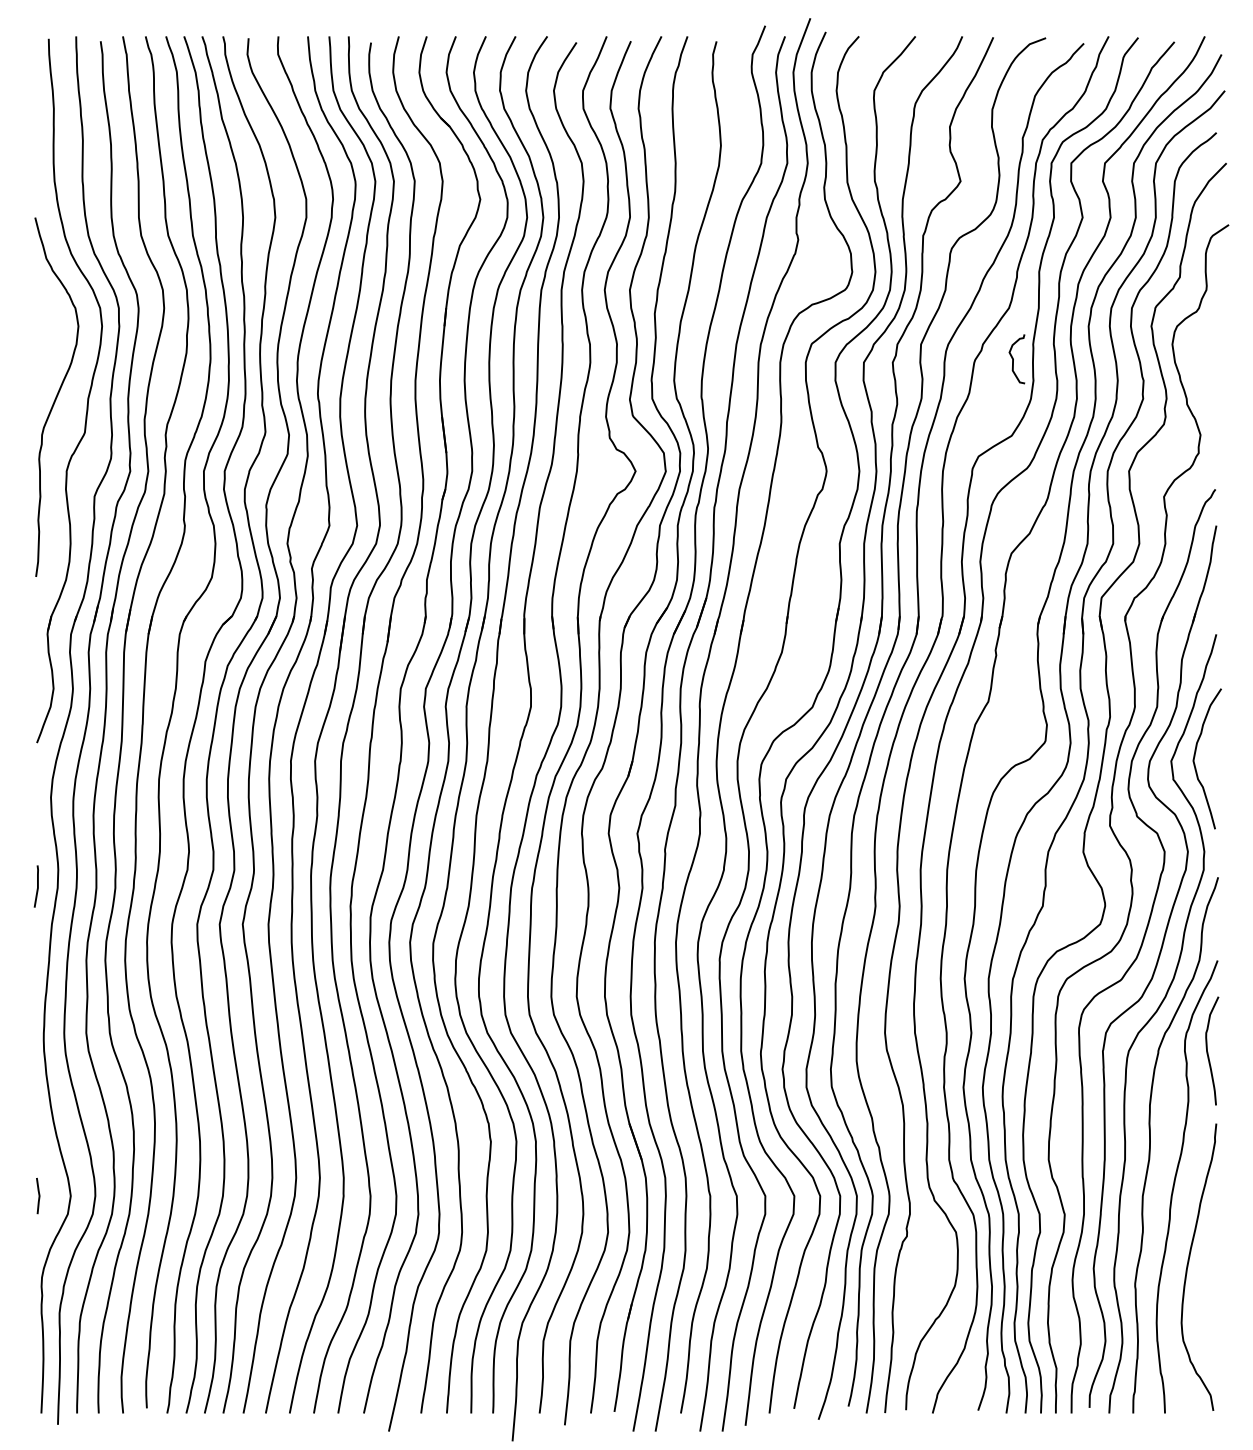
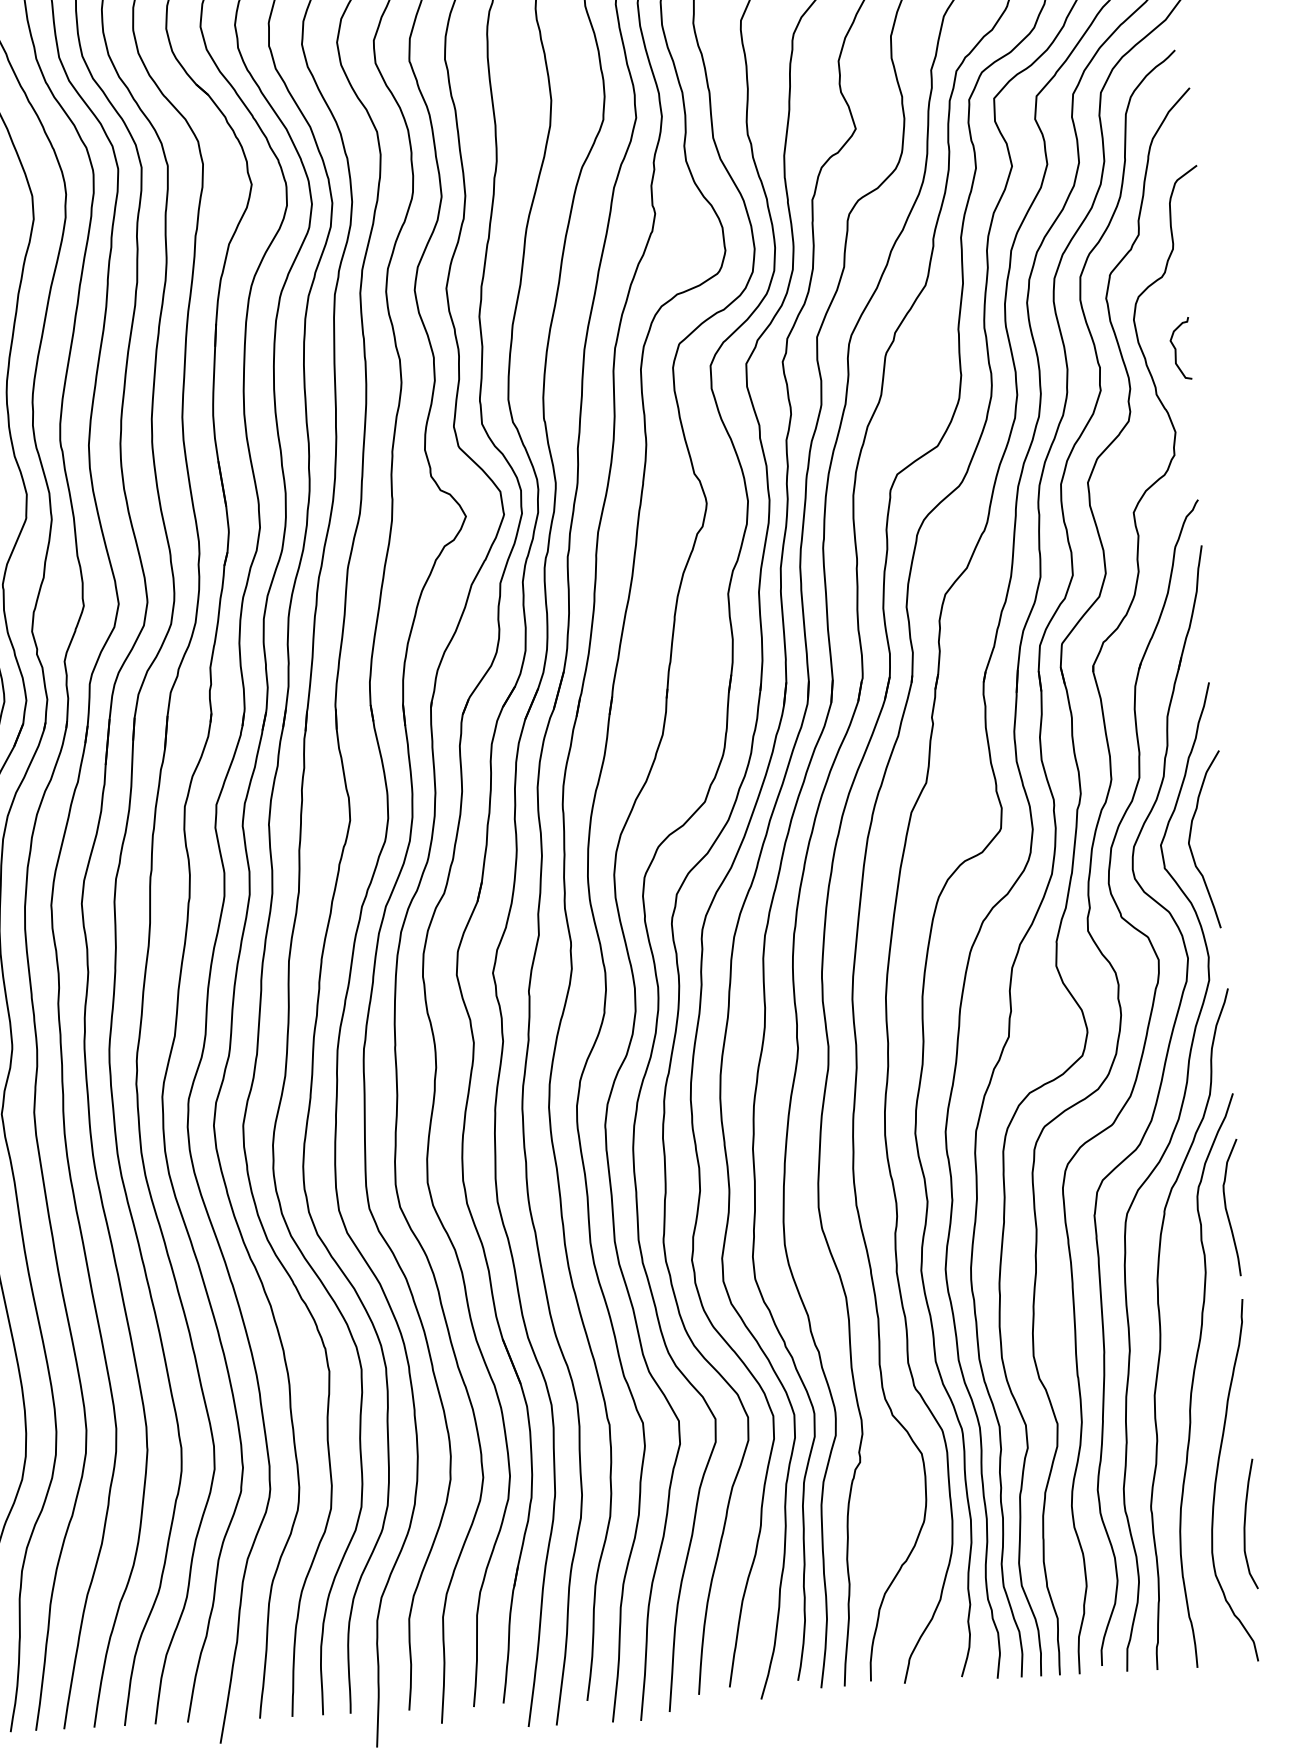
curve: (1013, 359) -> (1176, 349), moved
curve: (1209, 1301) -> (1245, 1523), added

